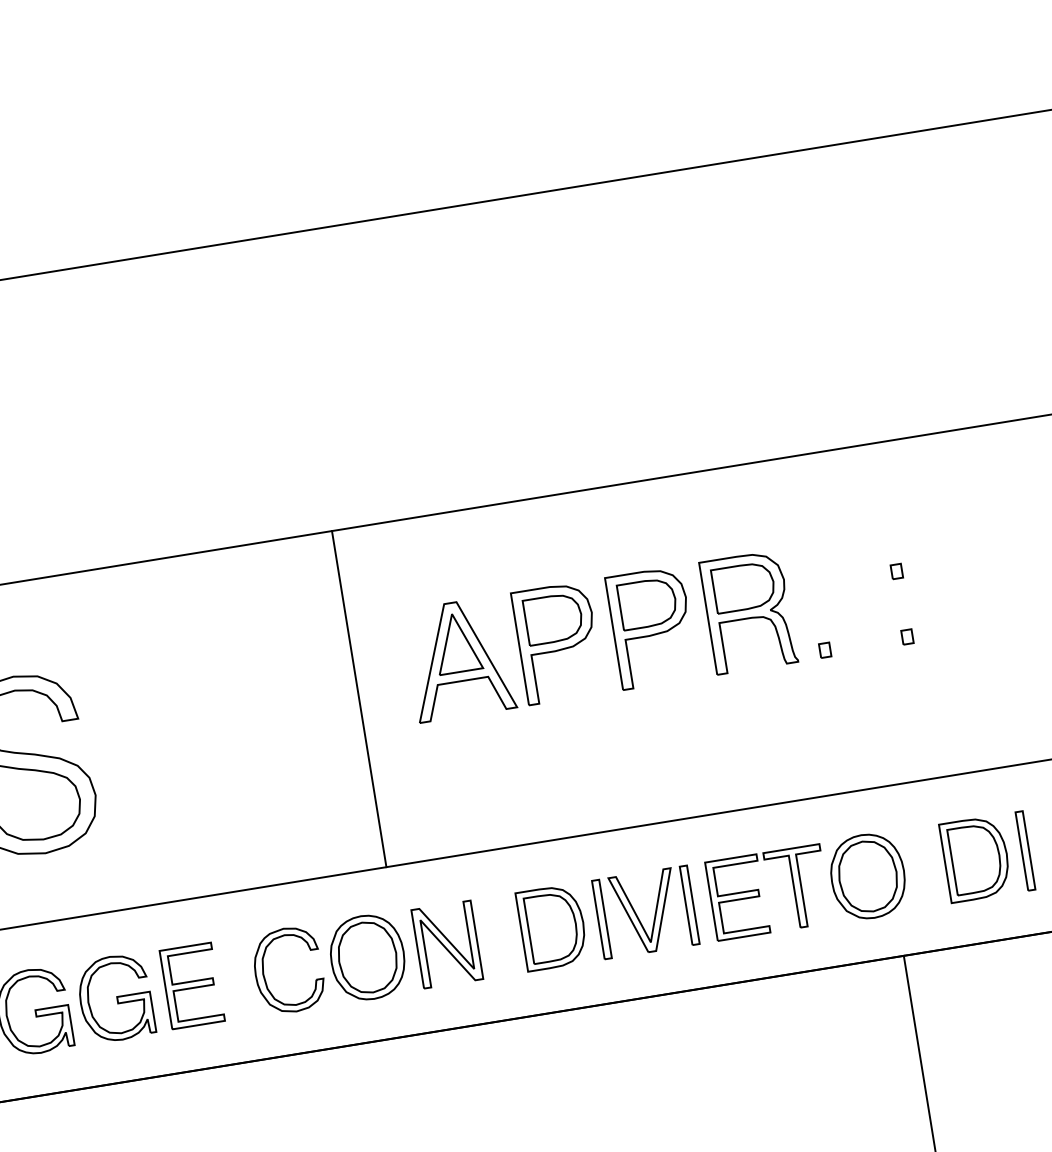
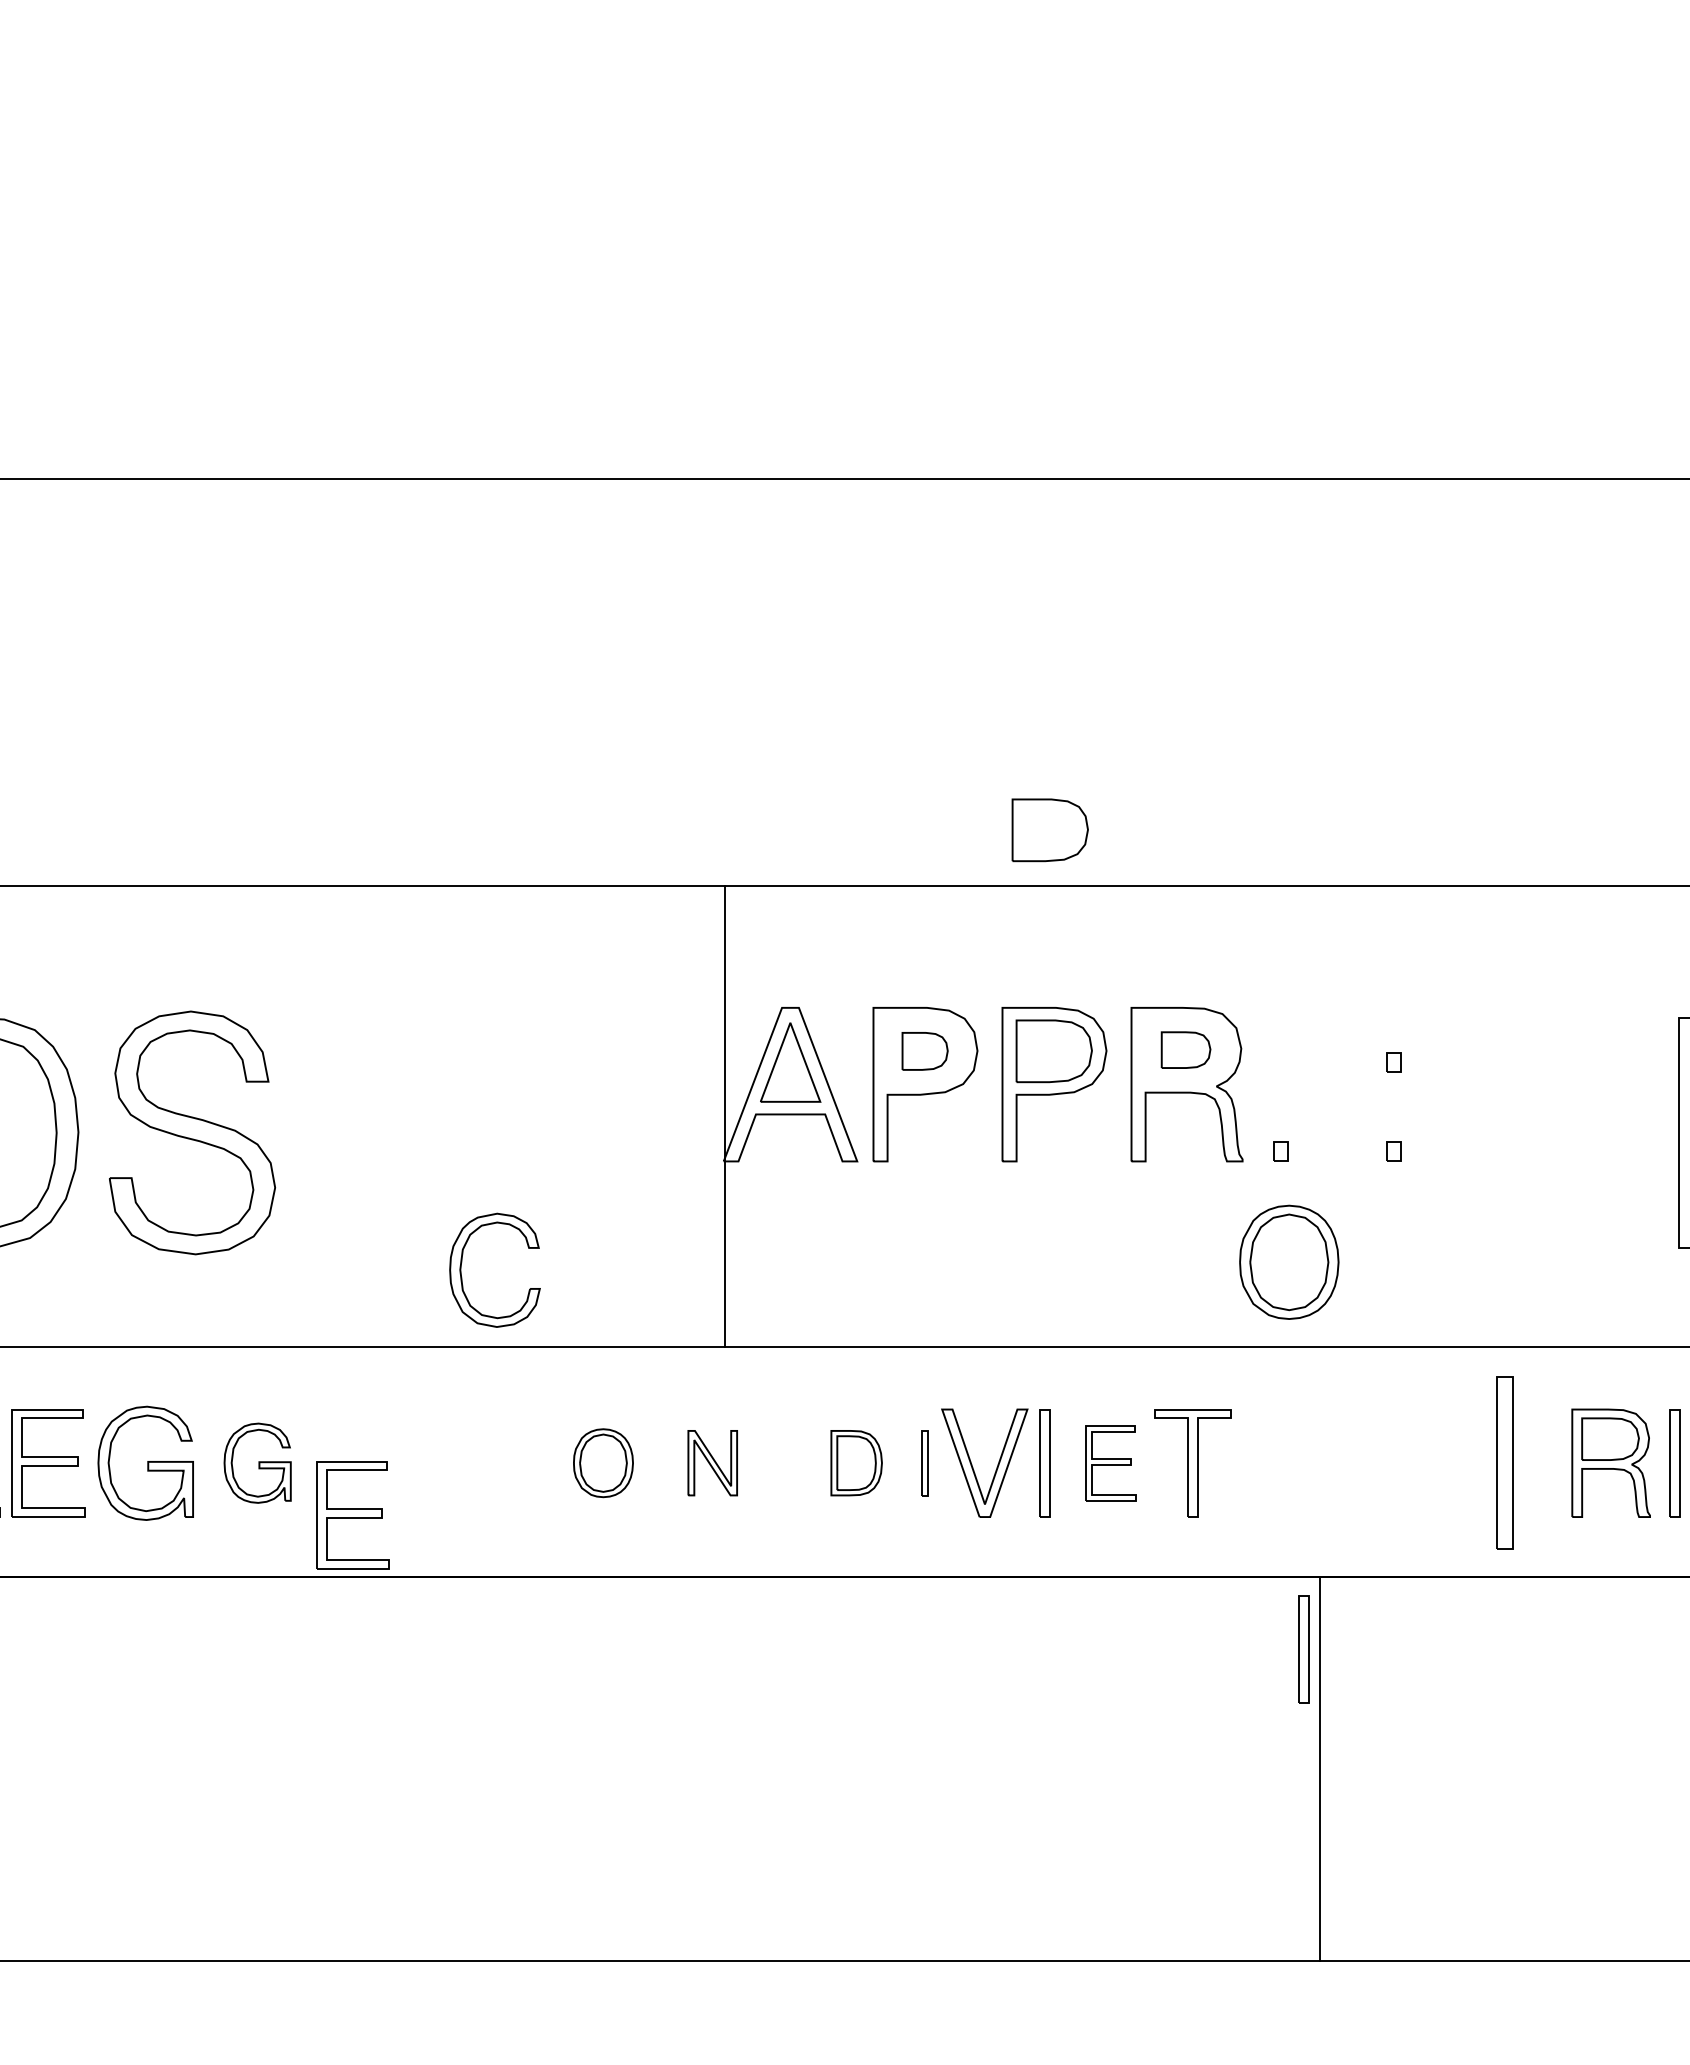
part: (618, 443) -> (1049, 830), added
part: (743, 586) -> (1185, 1049), size x0.6
part: (553, 619) -> (924, 1051), size x0.6
line: (359, 698) -> (725, 1115), moved
part: (1025, 851) -> (1504, 1463), size x1.6
part: (976, 858) -> (1437, 1462), removed
part: (868, 875) -> (1289, 1261), moved
part: (737, 897) -> (1110, 1463), size x0.7
part: (601, 919) -> (924, 1463), size x0.6
part: (552, 927) -> (856, 1462), size x0.6
part: (447, 944) -> (712, 1462), size x0.6
part: (367, 956) -> (603, 1462), size x0.6
part: (263, 968) -> (462, 1262), moved
part: (191, 986) -> (352, 1515), moved
part: (115, 997) -> (257, 1462), size x0.7
part: (900, 1010) -> (1303, 1649), added

